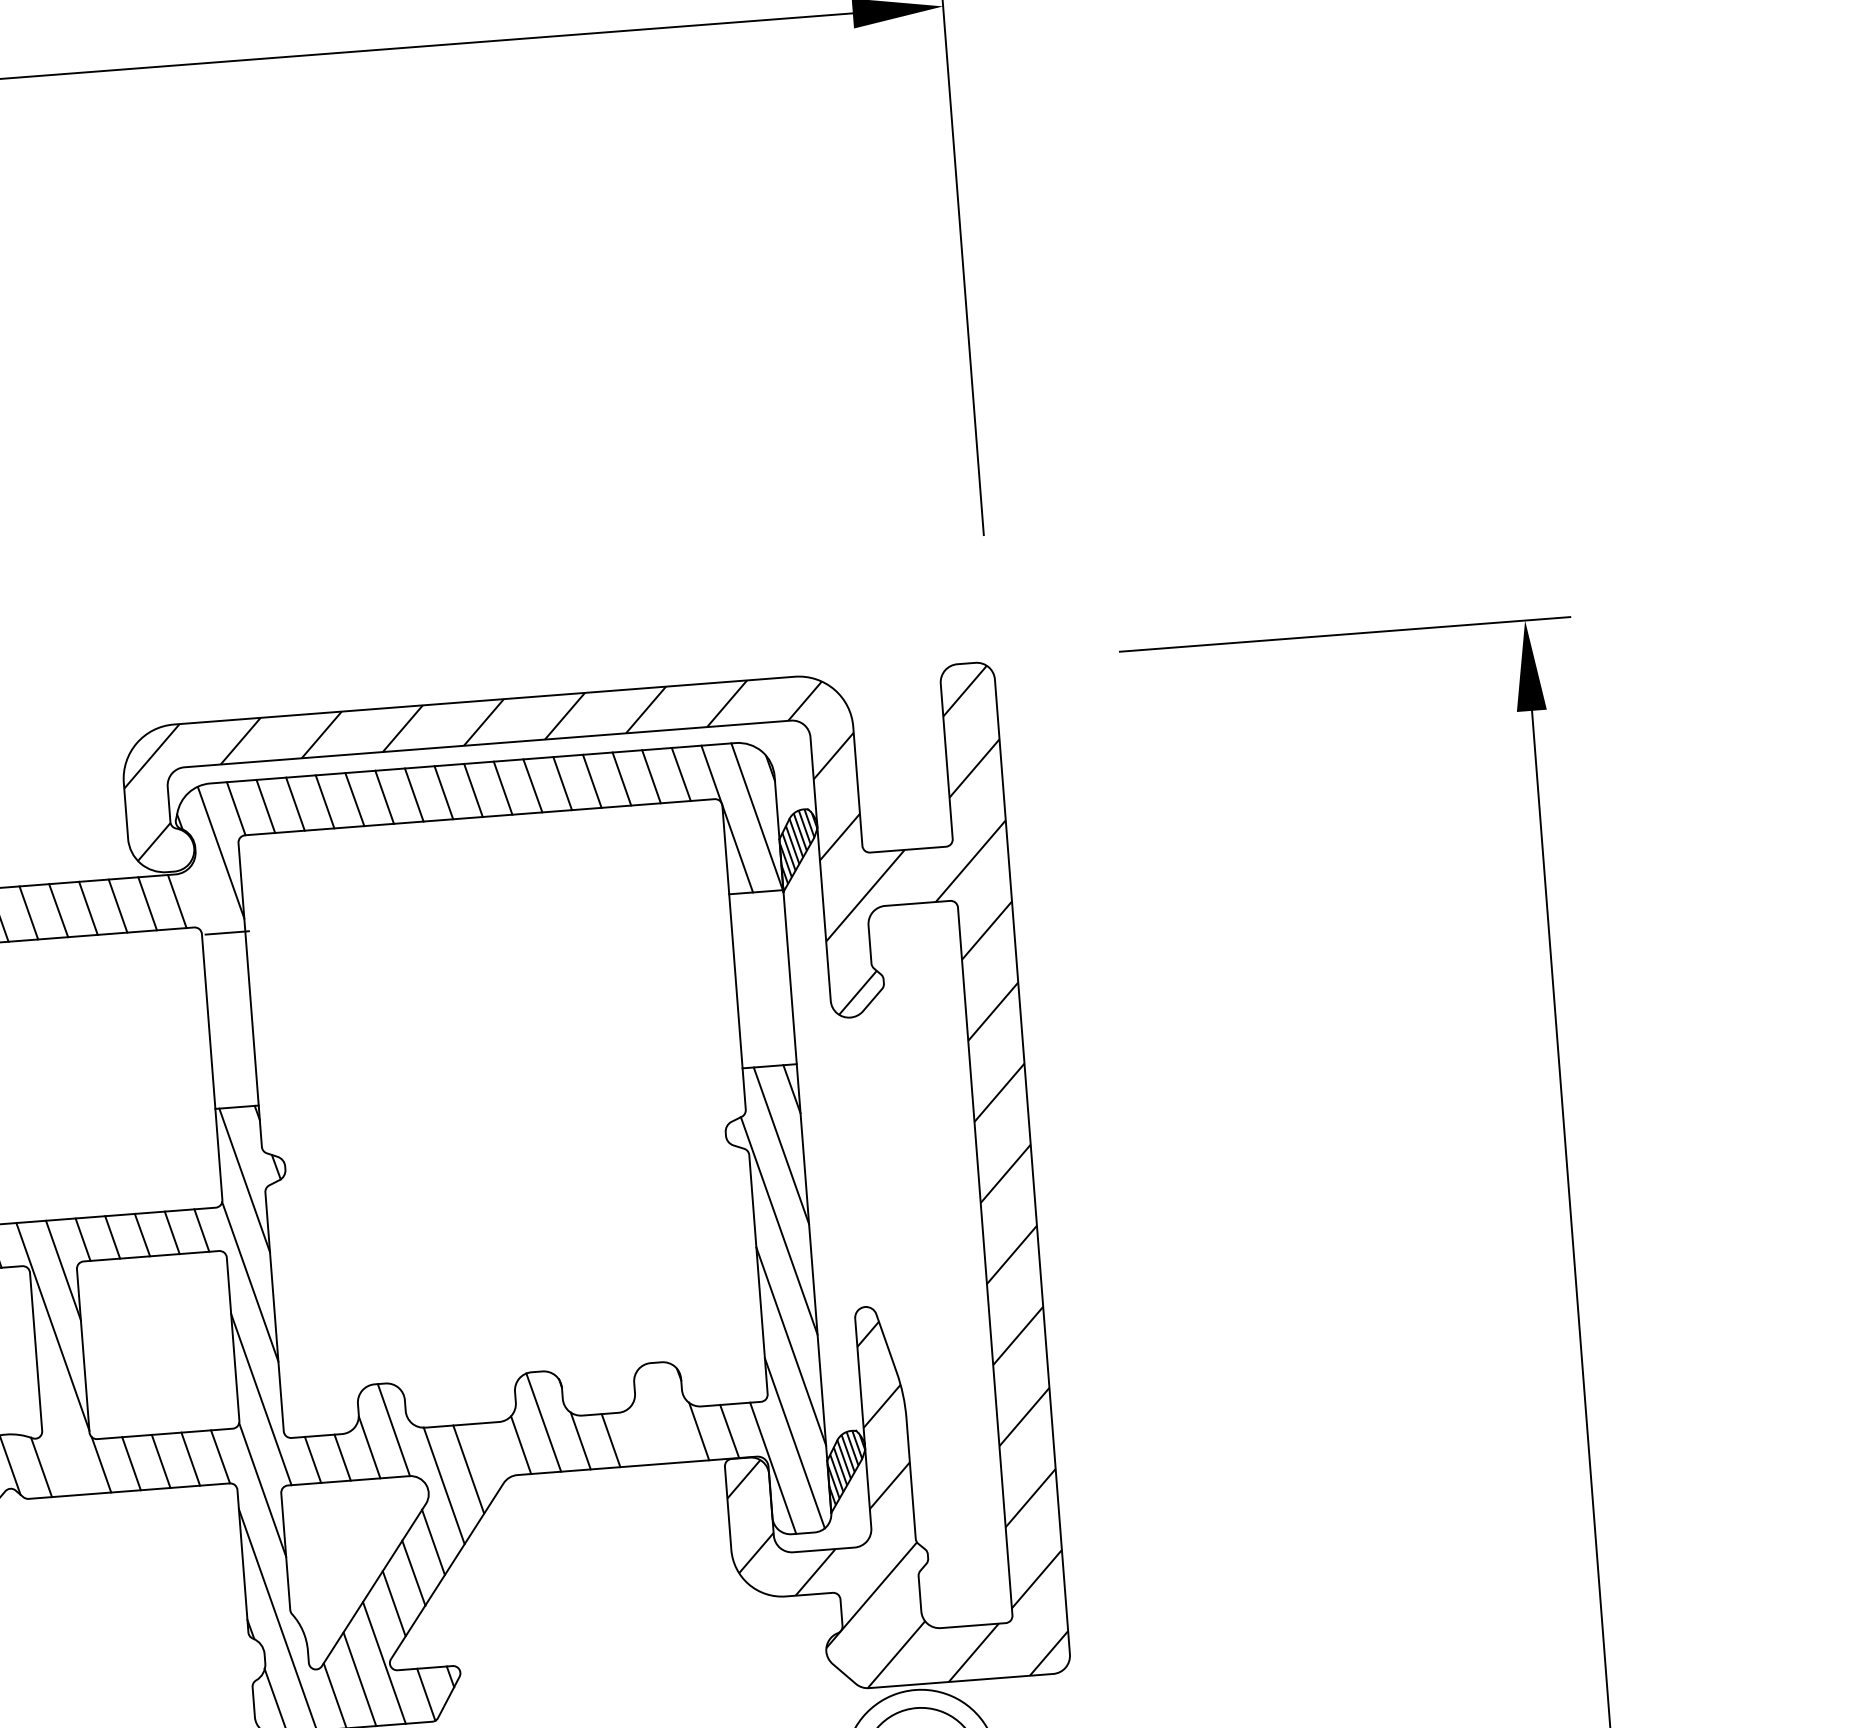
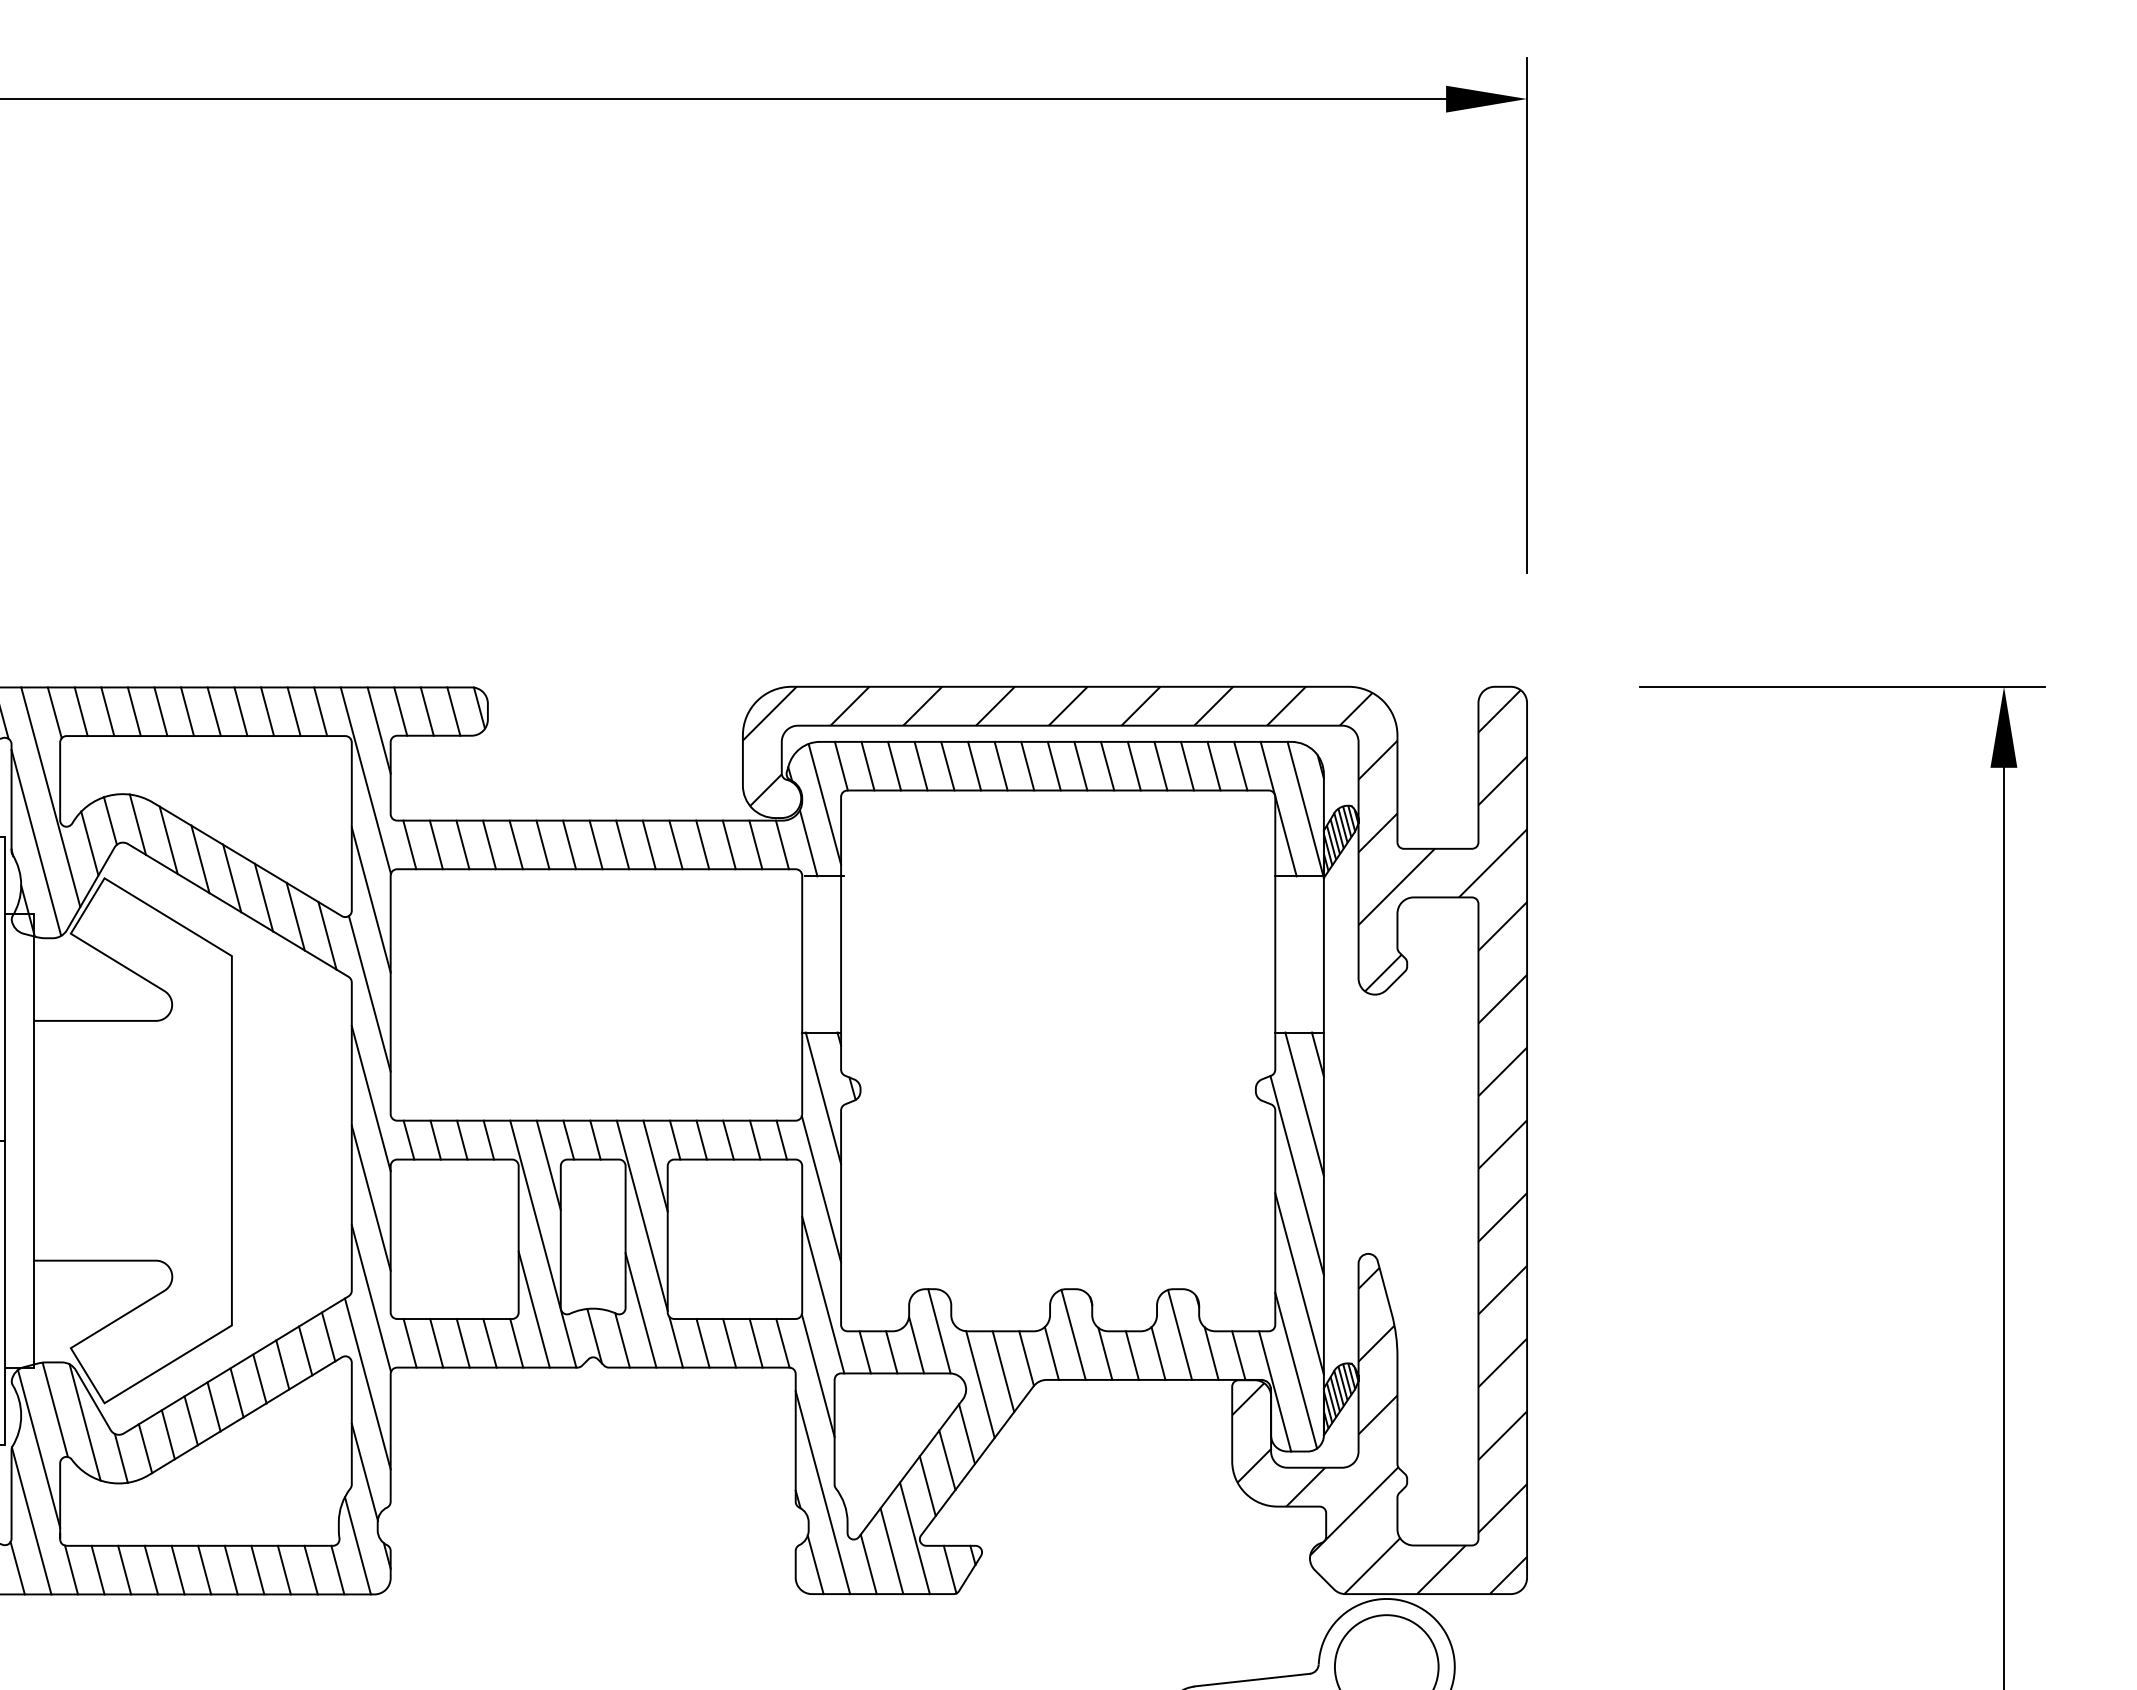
line: (206, 897) -> (808, 843), added
line: (662, 1412) -> (1180, 1334), added
line: (59, 1432) -> (640, 1310), added
line: (639, 1436) -> (1158, 1353), added
line: (493, 1452) -> (1026, 1358), added

